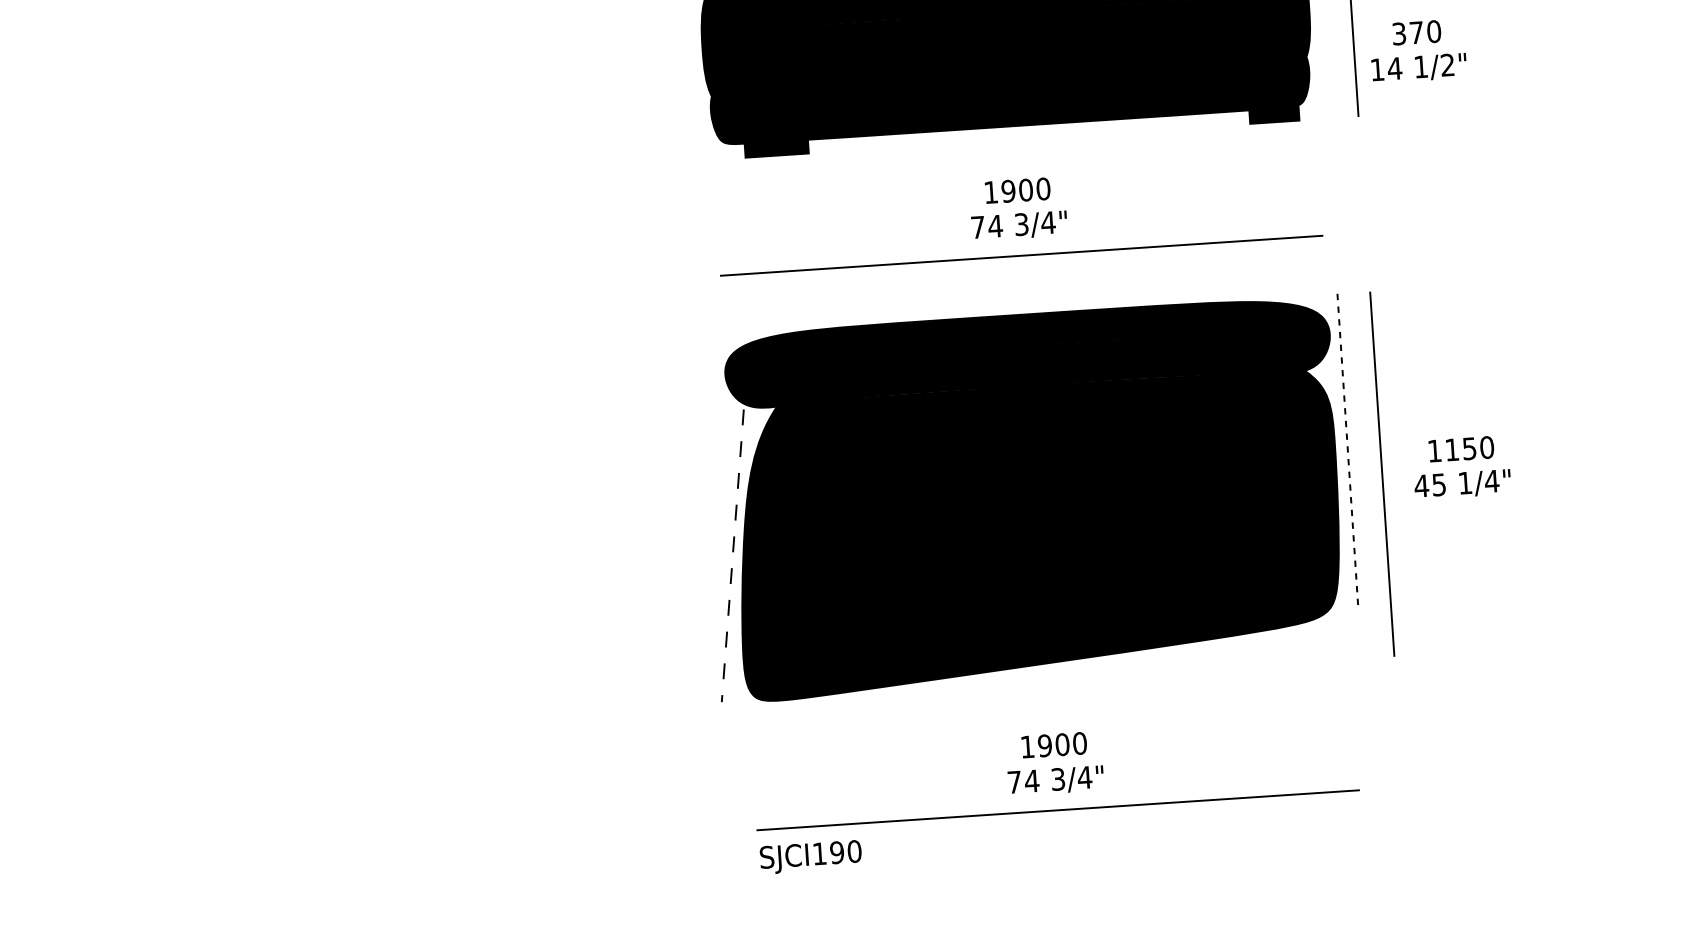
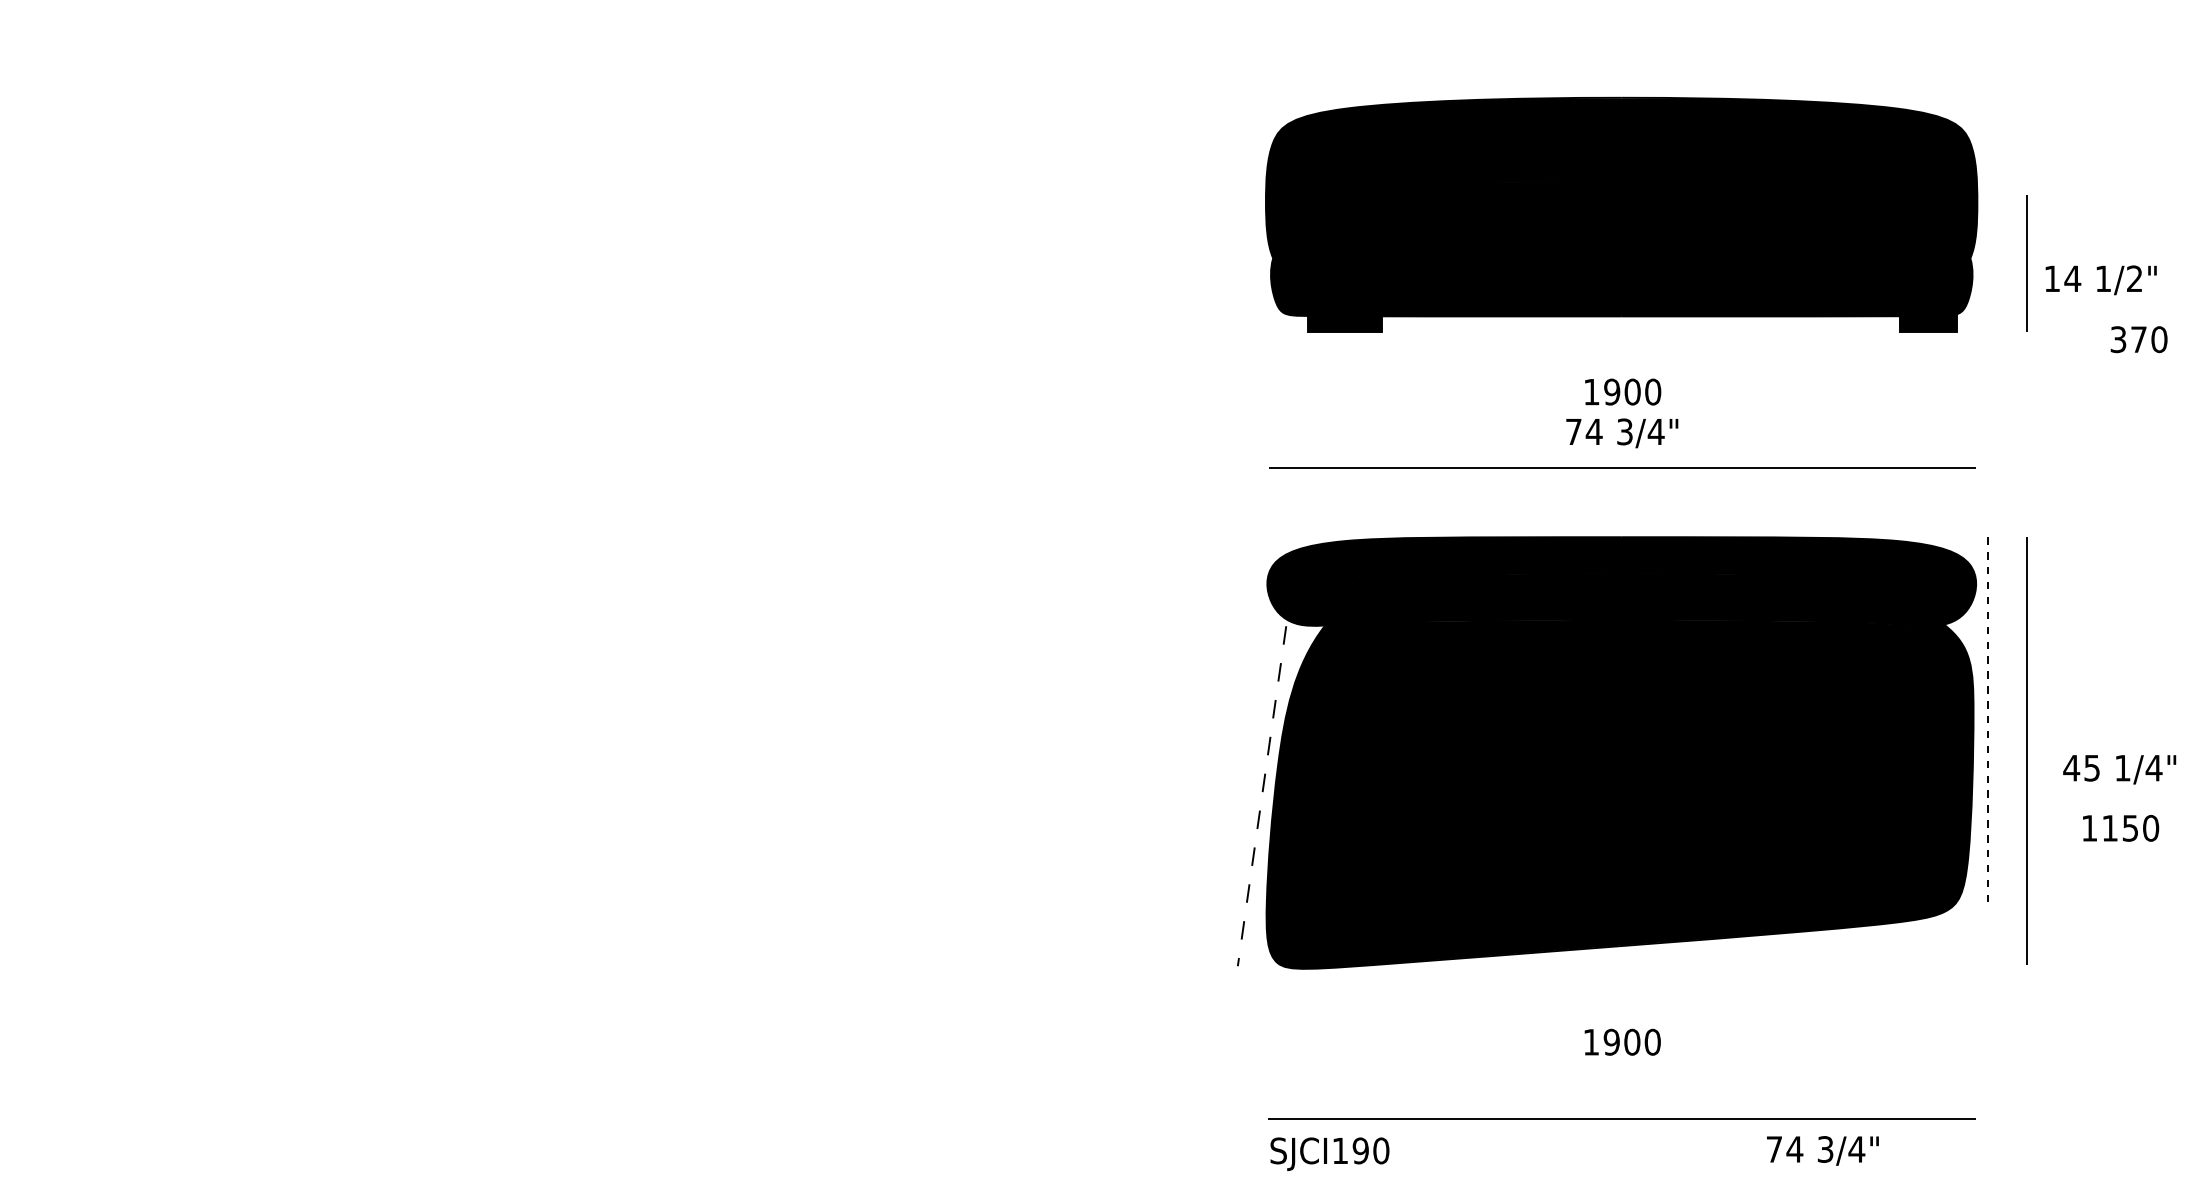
text: (1416, 32) -> (2138, 339), moved
text: (1461, 449) -> (2121, 828), moved
text: (1055, 780) -> (1822, 1150), moved

